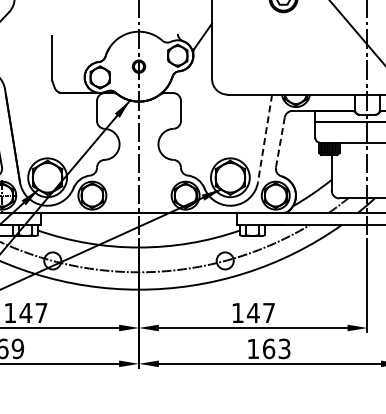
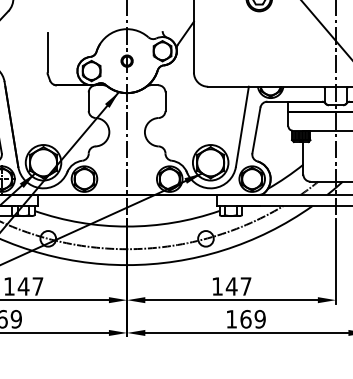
line: (264, 138) -> (241, 126), dashed -> solid
line: (280, 141) -> (256, 129), dashed -> solid
text: (284, 348) -> (260, 318), 163 -> 169

